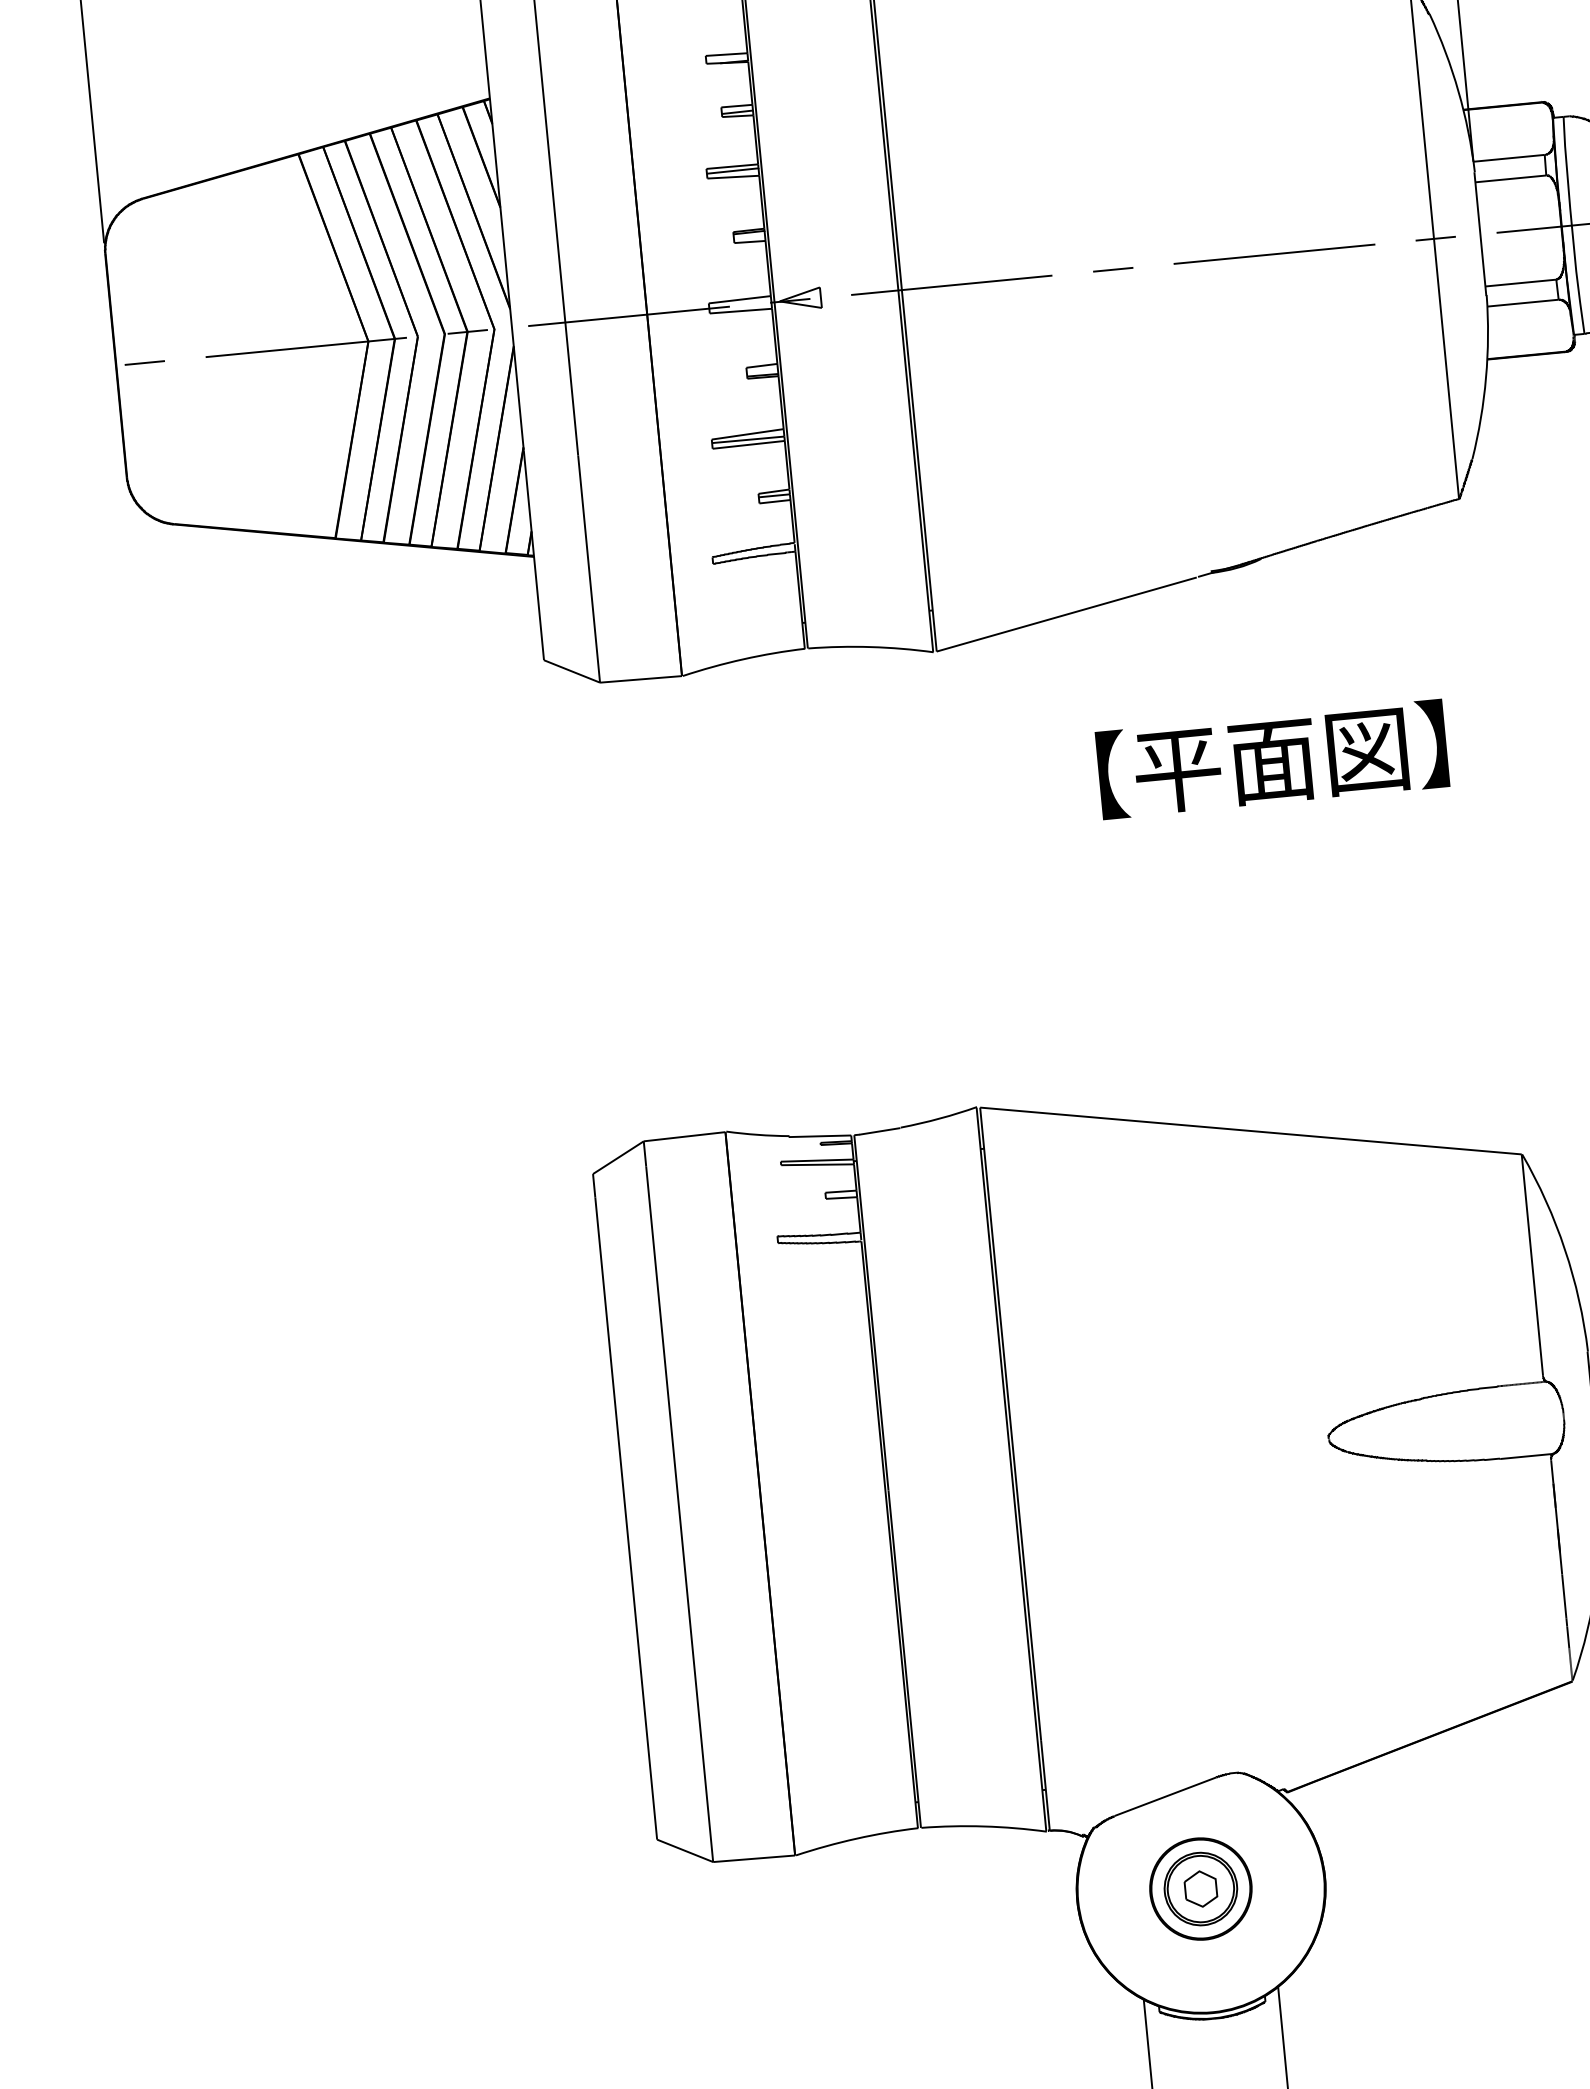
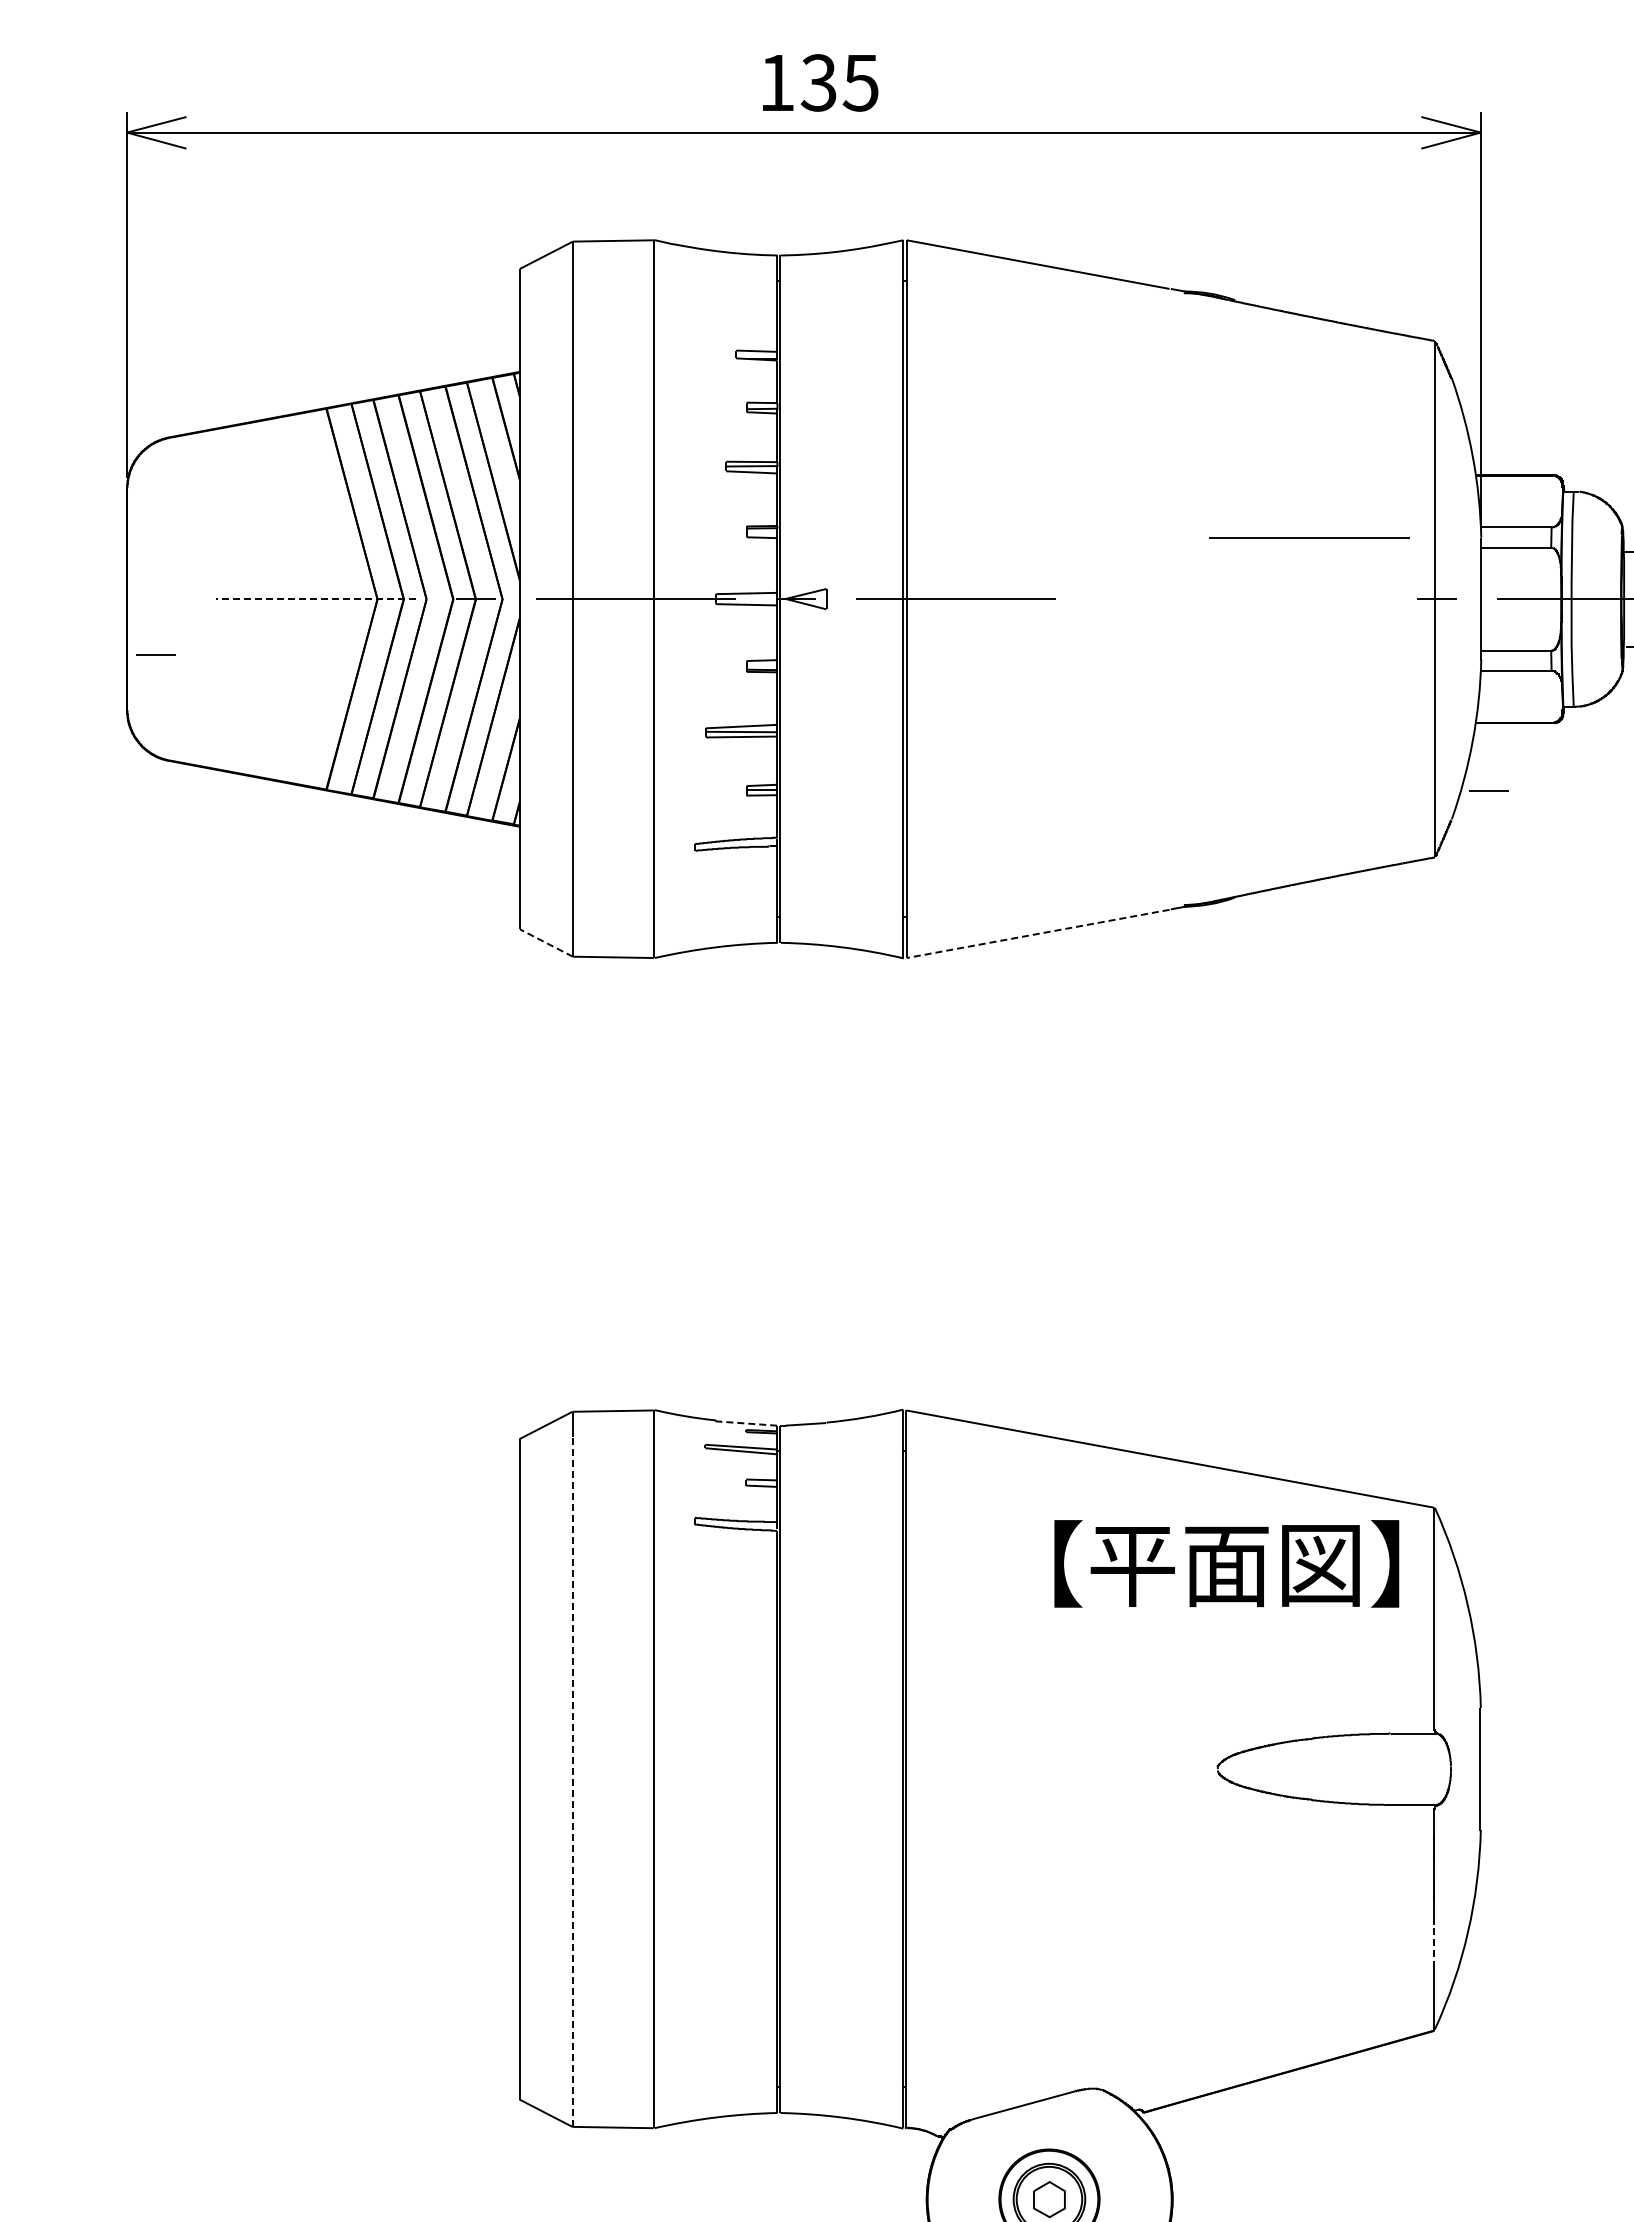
line: (1274, 253) -> (1309, 537), moved
line: (1113, 268) -> (1488, 790), moved
line: (305, 347) -> (315, 599), solid -> dashed
line: (144, 362) -> (155, 654), moved
line: (1067, 614) -> (1038, 933), solid -> dashed
line: (572, 671) -> (546, 943), solid -> dashed
text: (1272, 759) -> (1226, 1563), moved
line: (820, 1136) -> (746, 1423), solid -> dashed
line: (679, 1513) -> (572, 1781), solid -> dashed
line: (1564, 1596) -> (1434, 1946), solid -> dashed

